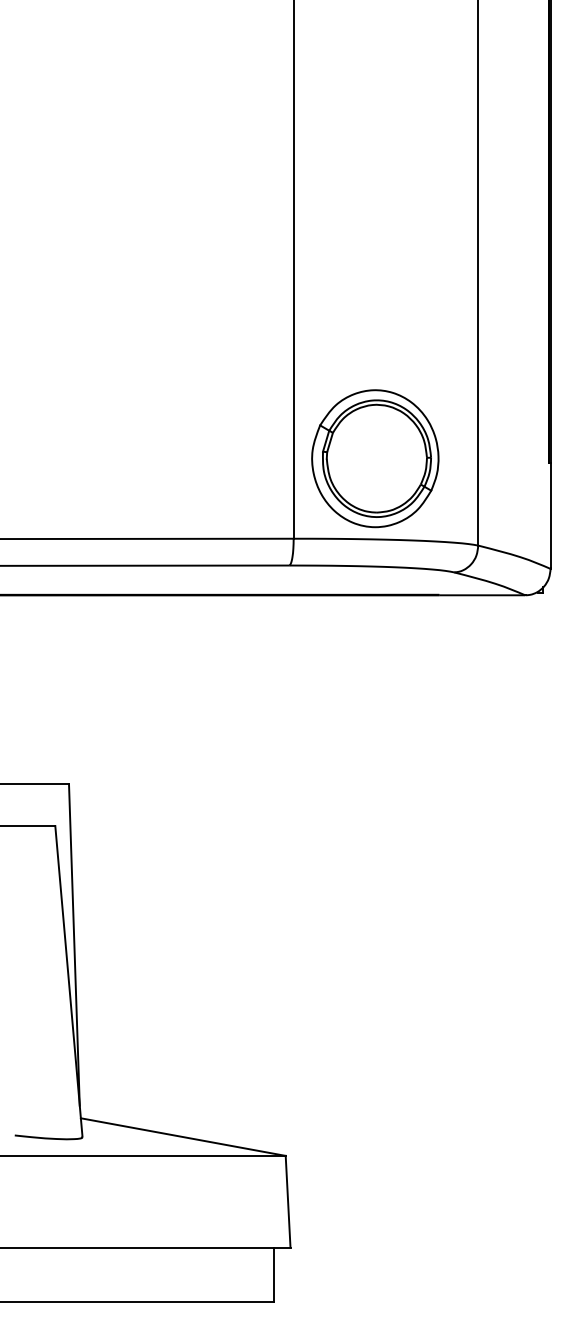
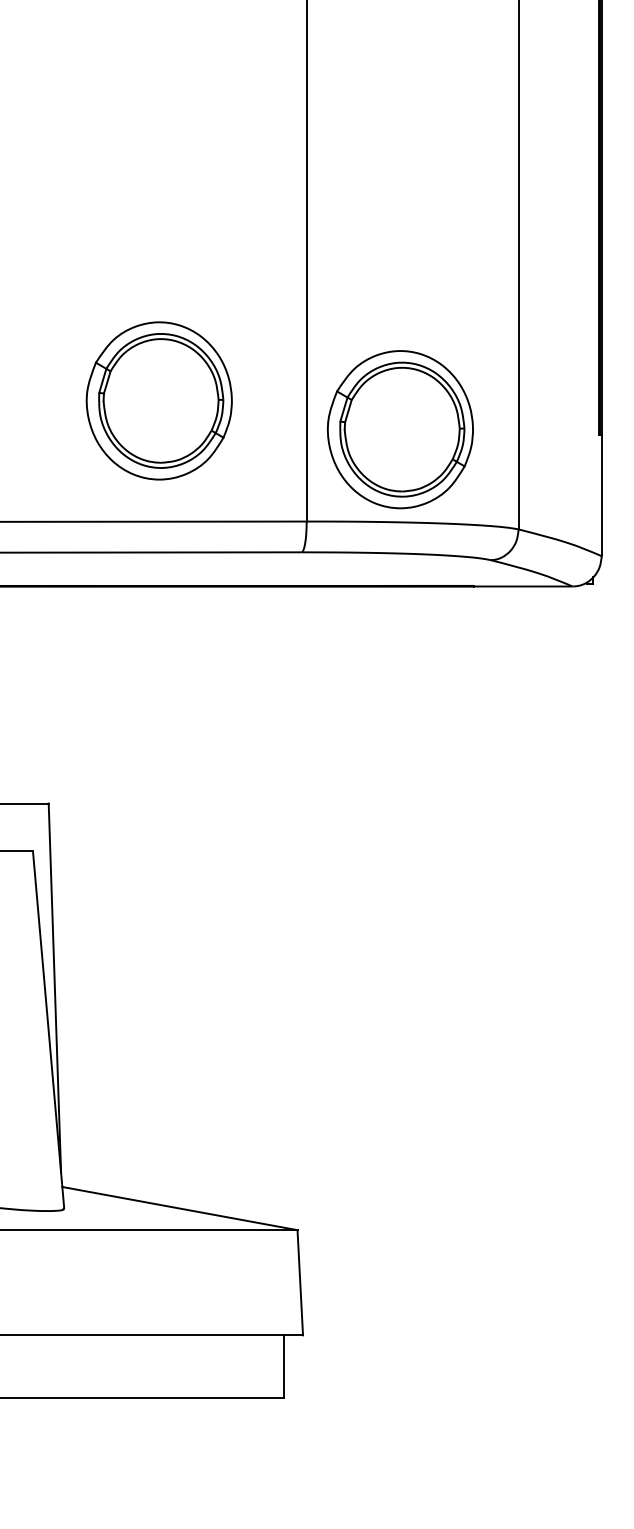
part: (165, 433) -> (159, 400), added

